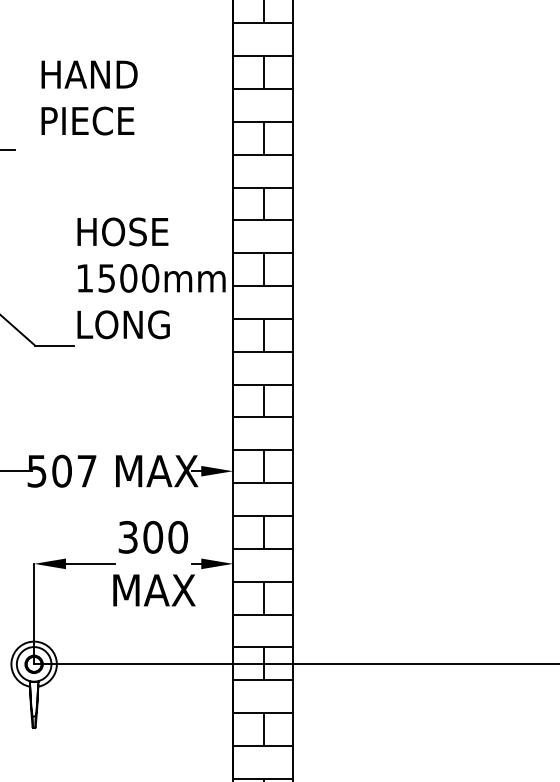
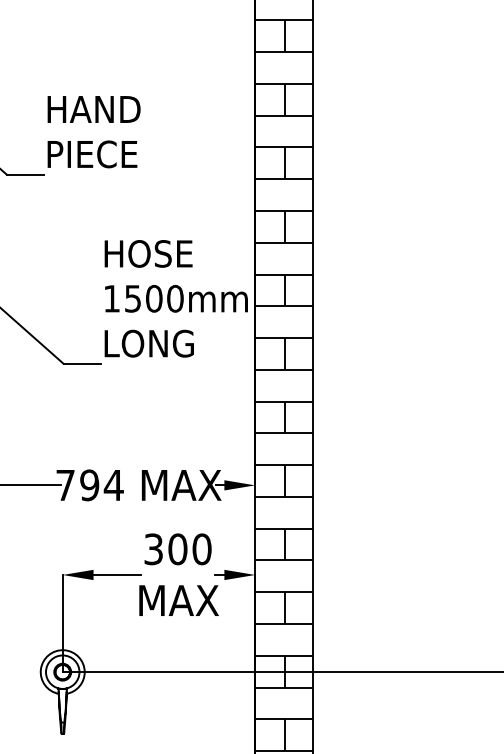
text: (89, 97) -> (94, 131), moved
text: (62, 471) -> (90, 485), 507 -> 794

